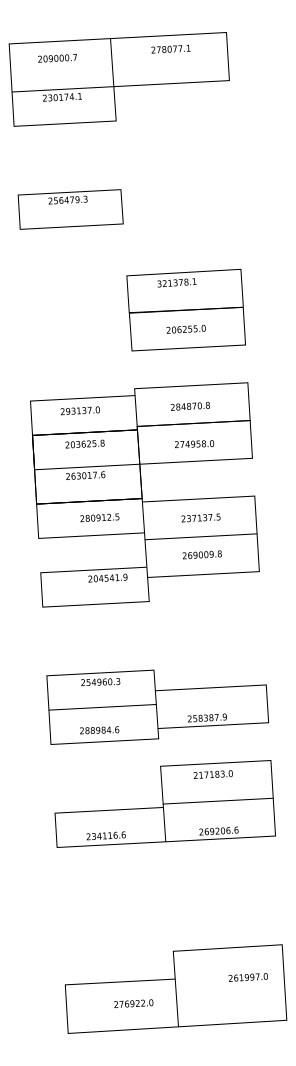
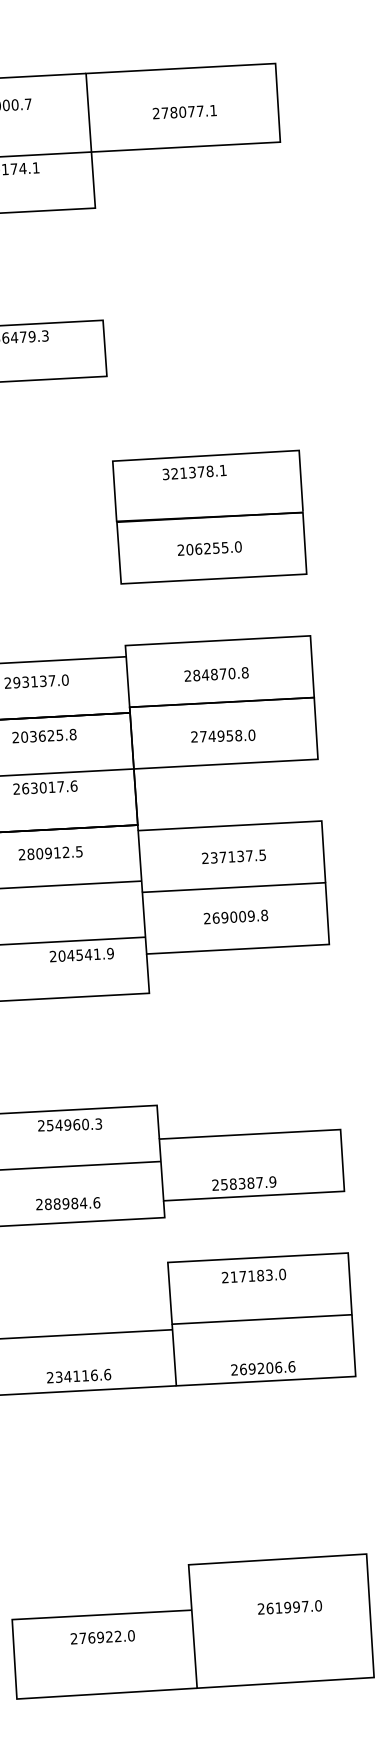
text: (170, 48) -> (184, 110), moved
text: (99, 517) -> (50, 852), moved
text: (247, 977) -> (288, 1607), moved
text: (133, 1003) -> (102, 1636), moved

